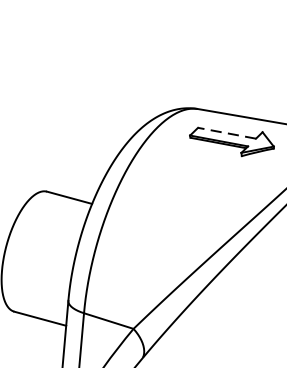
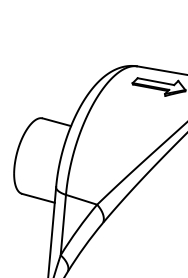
line: (226, 133) -> (155, 81), dashed -> solid

